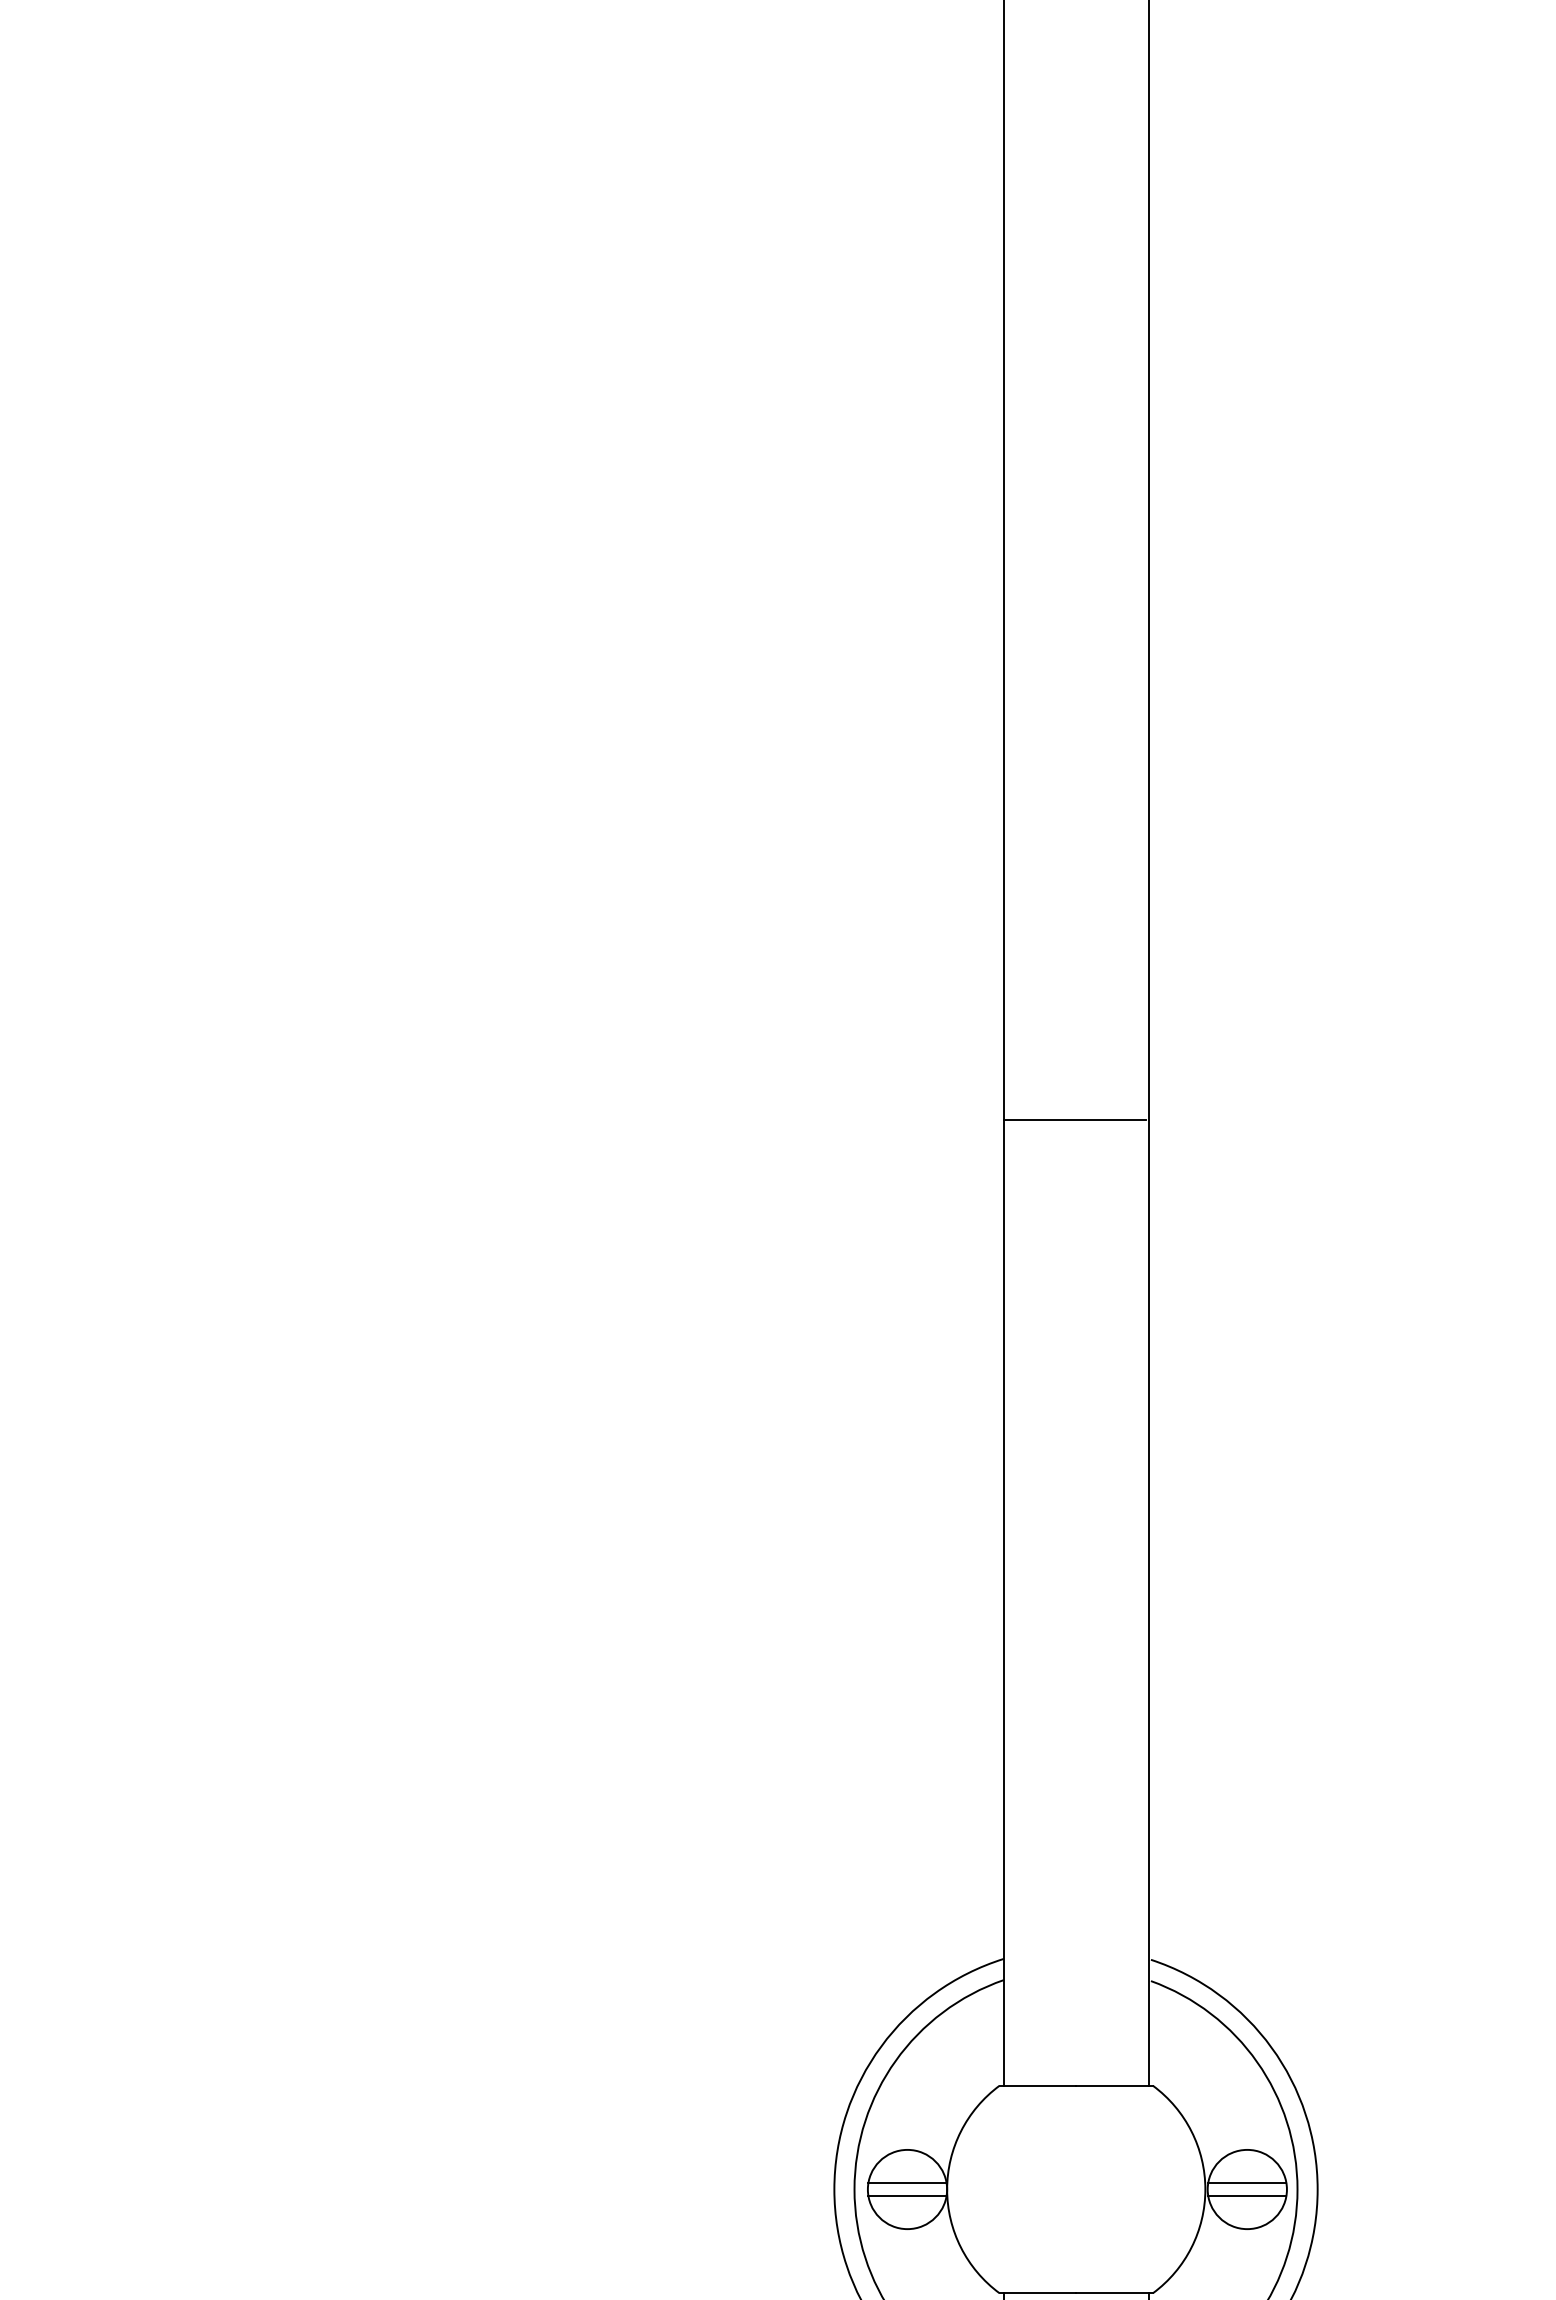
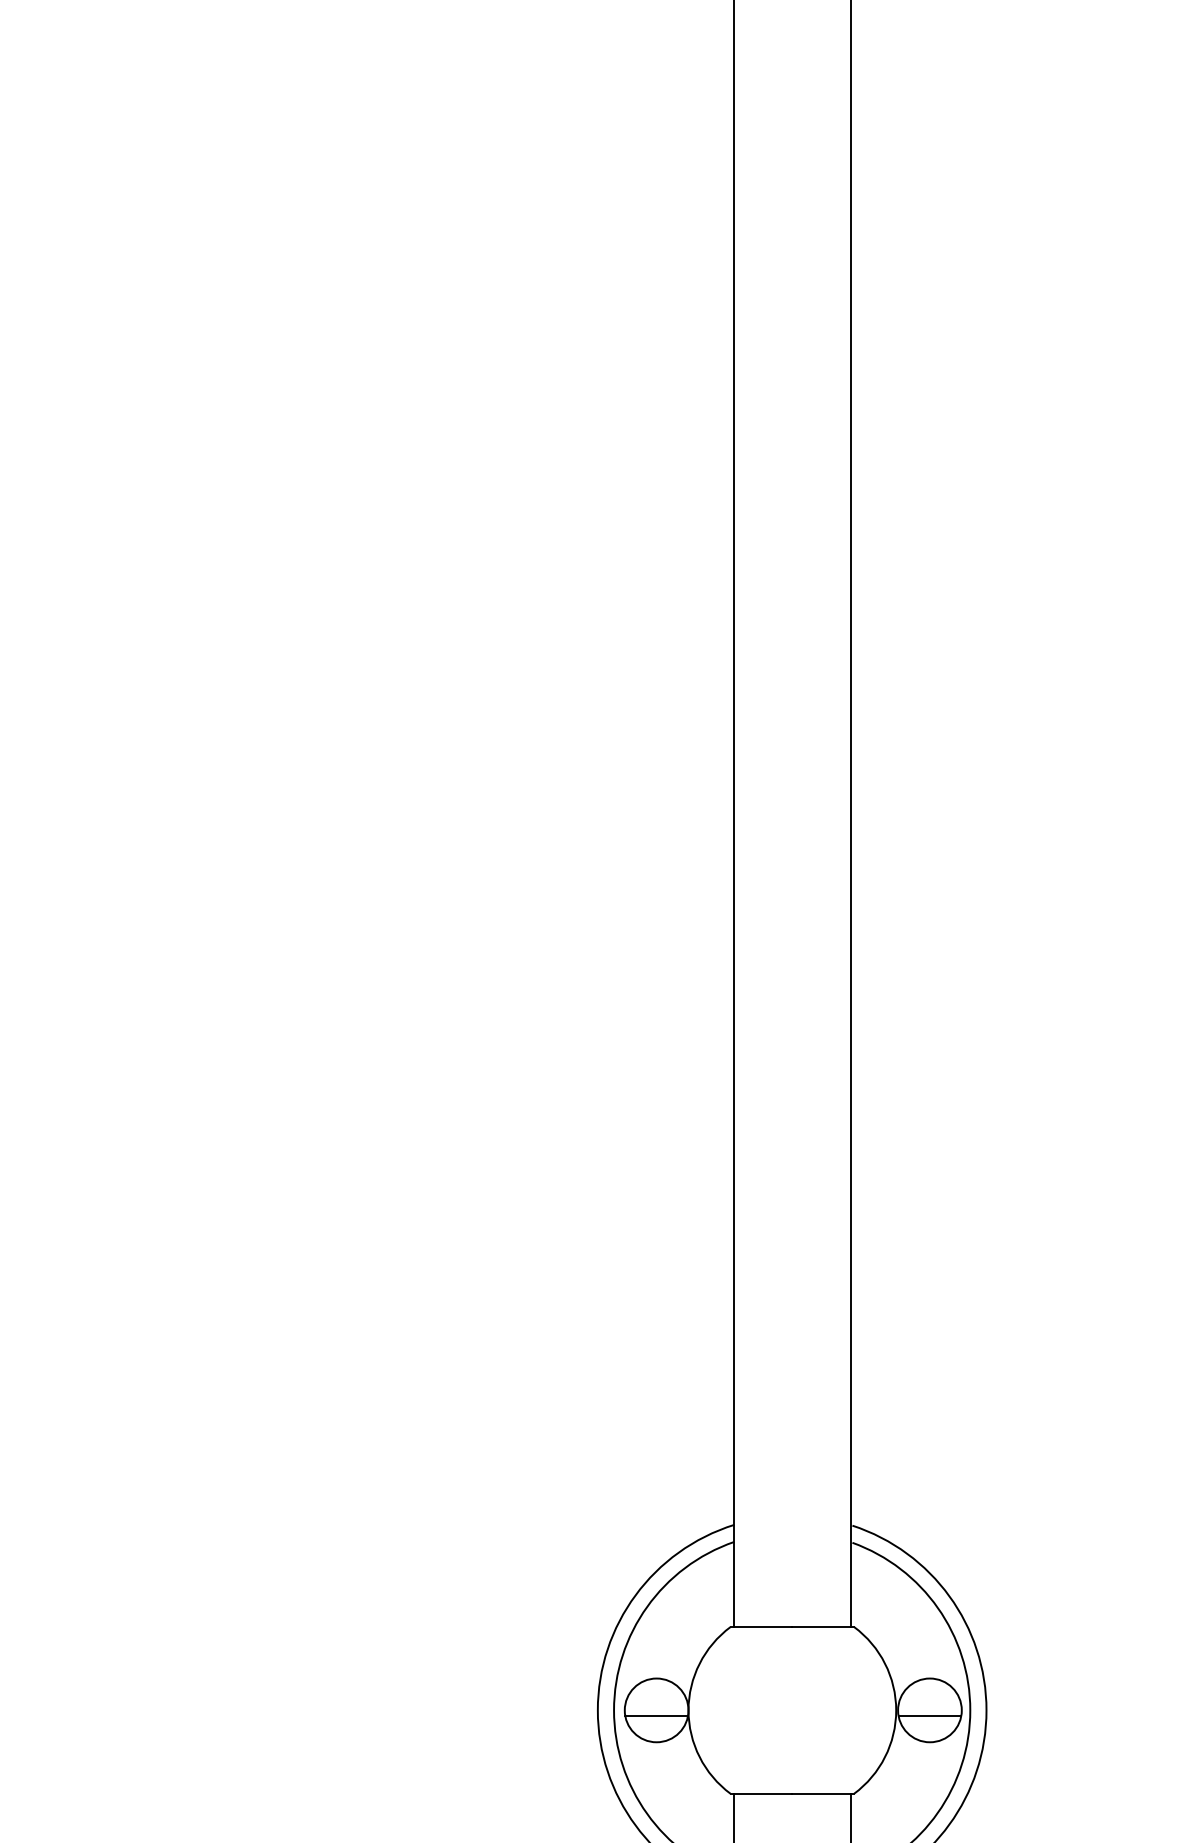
line: (1075, 1120) -> (791, 850), removed
line: (907, 2182) -> (656, 1704), removed
line: (1247, 2182) -> (930, 1704), removed

